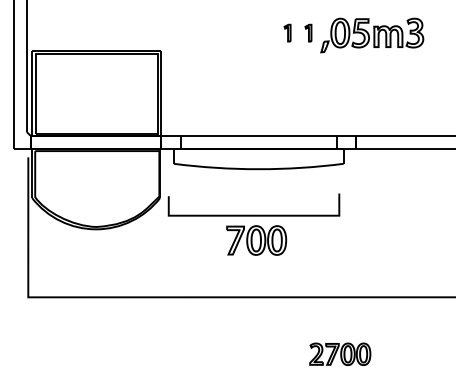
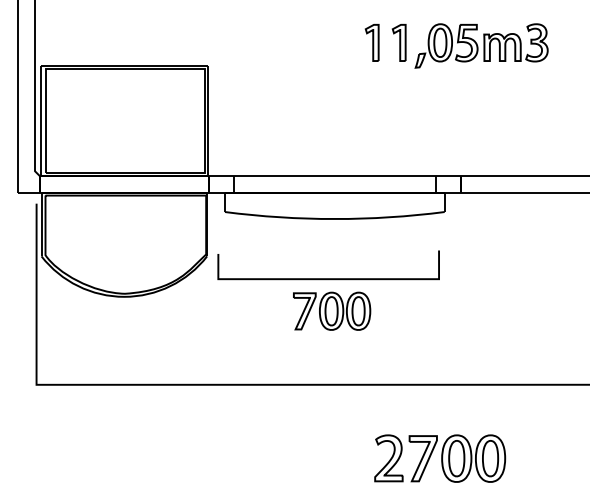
part: (287, 32) -> (371, 42), size x1.67
part: (307, 32) -> (398, 42), size x1.67
part: (340, 354) -> (440, 458), size x1.67

